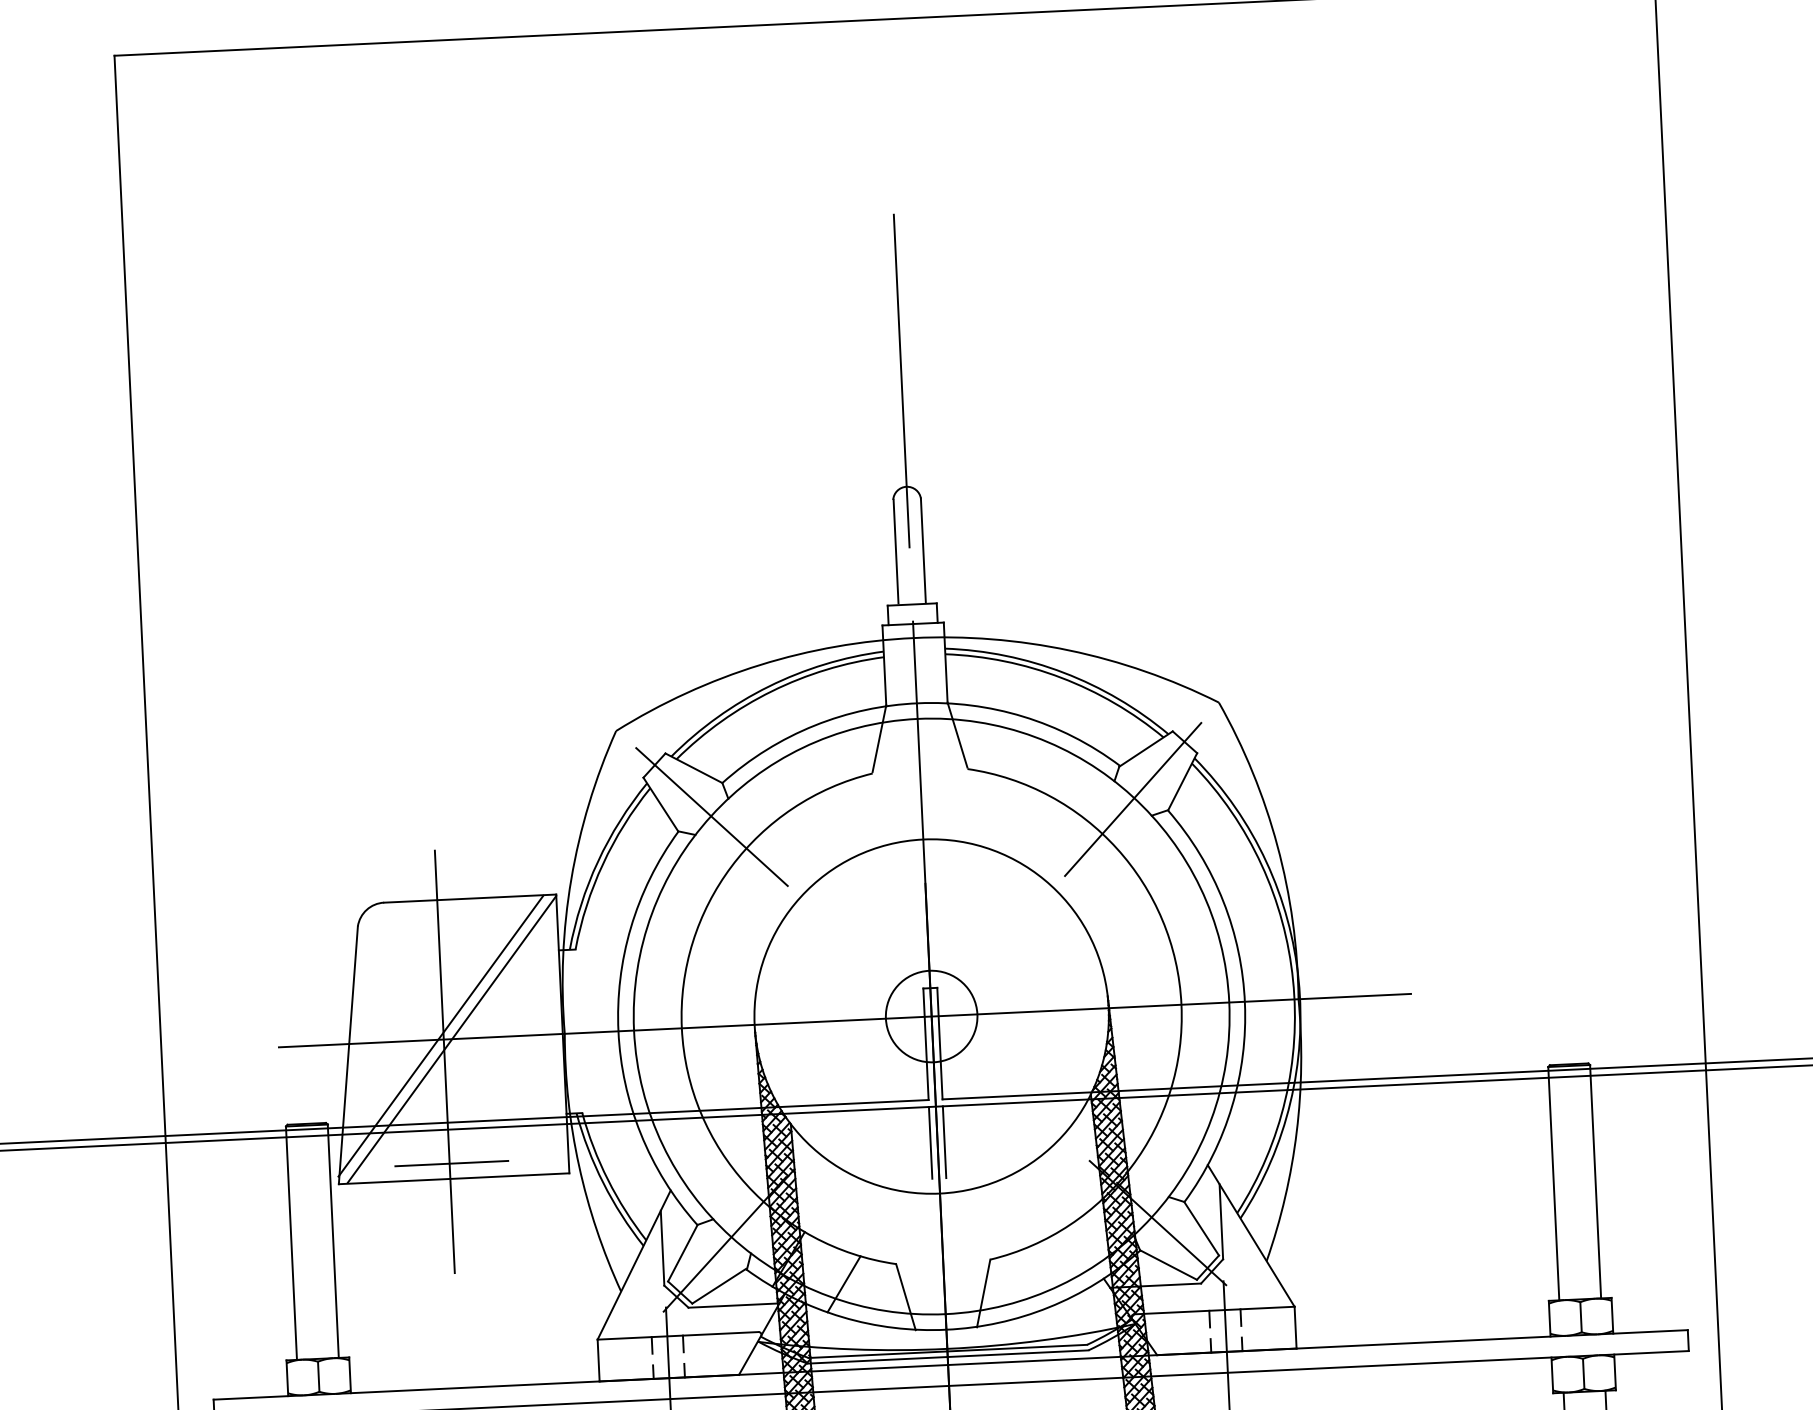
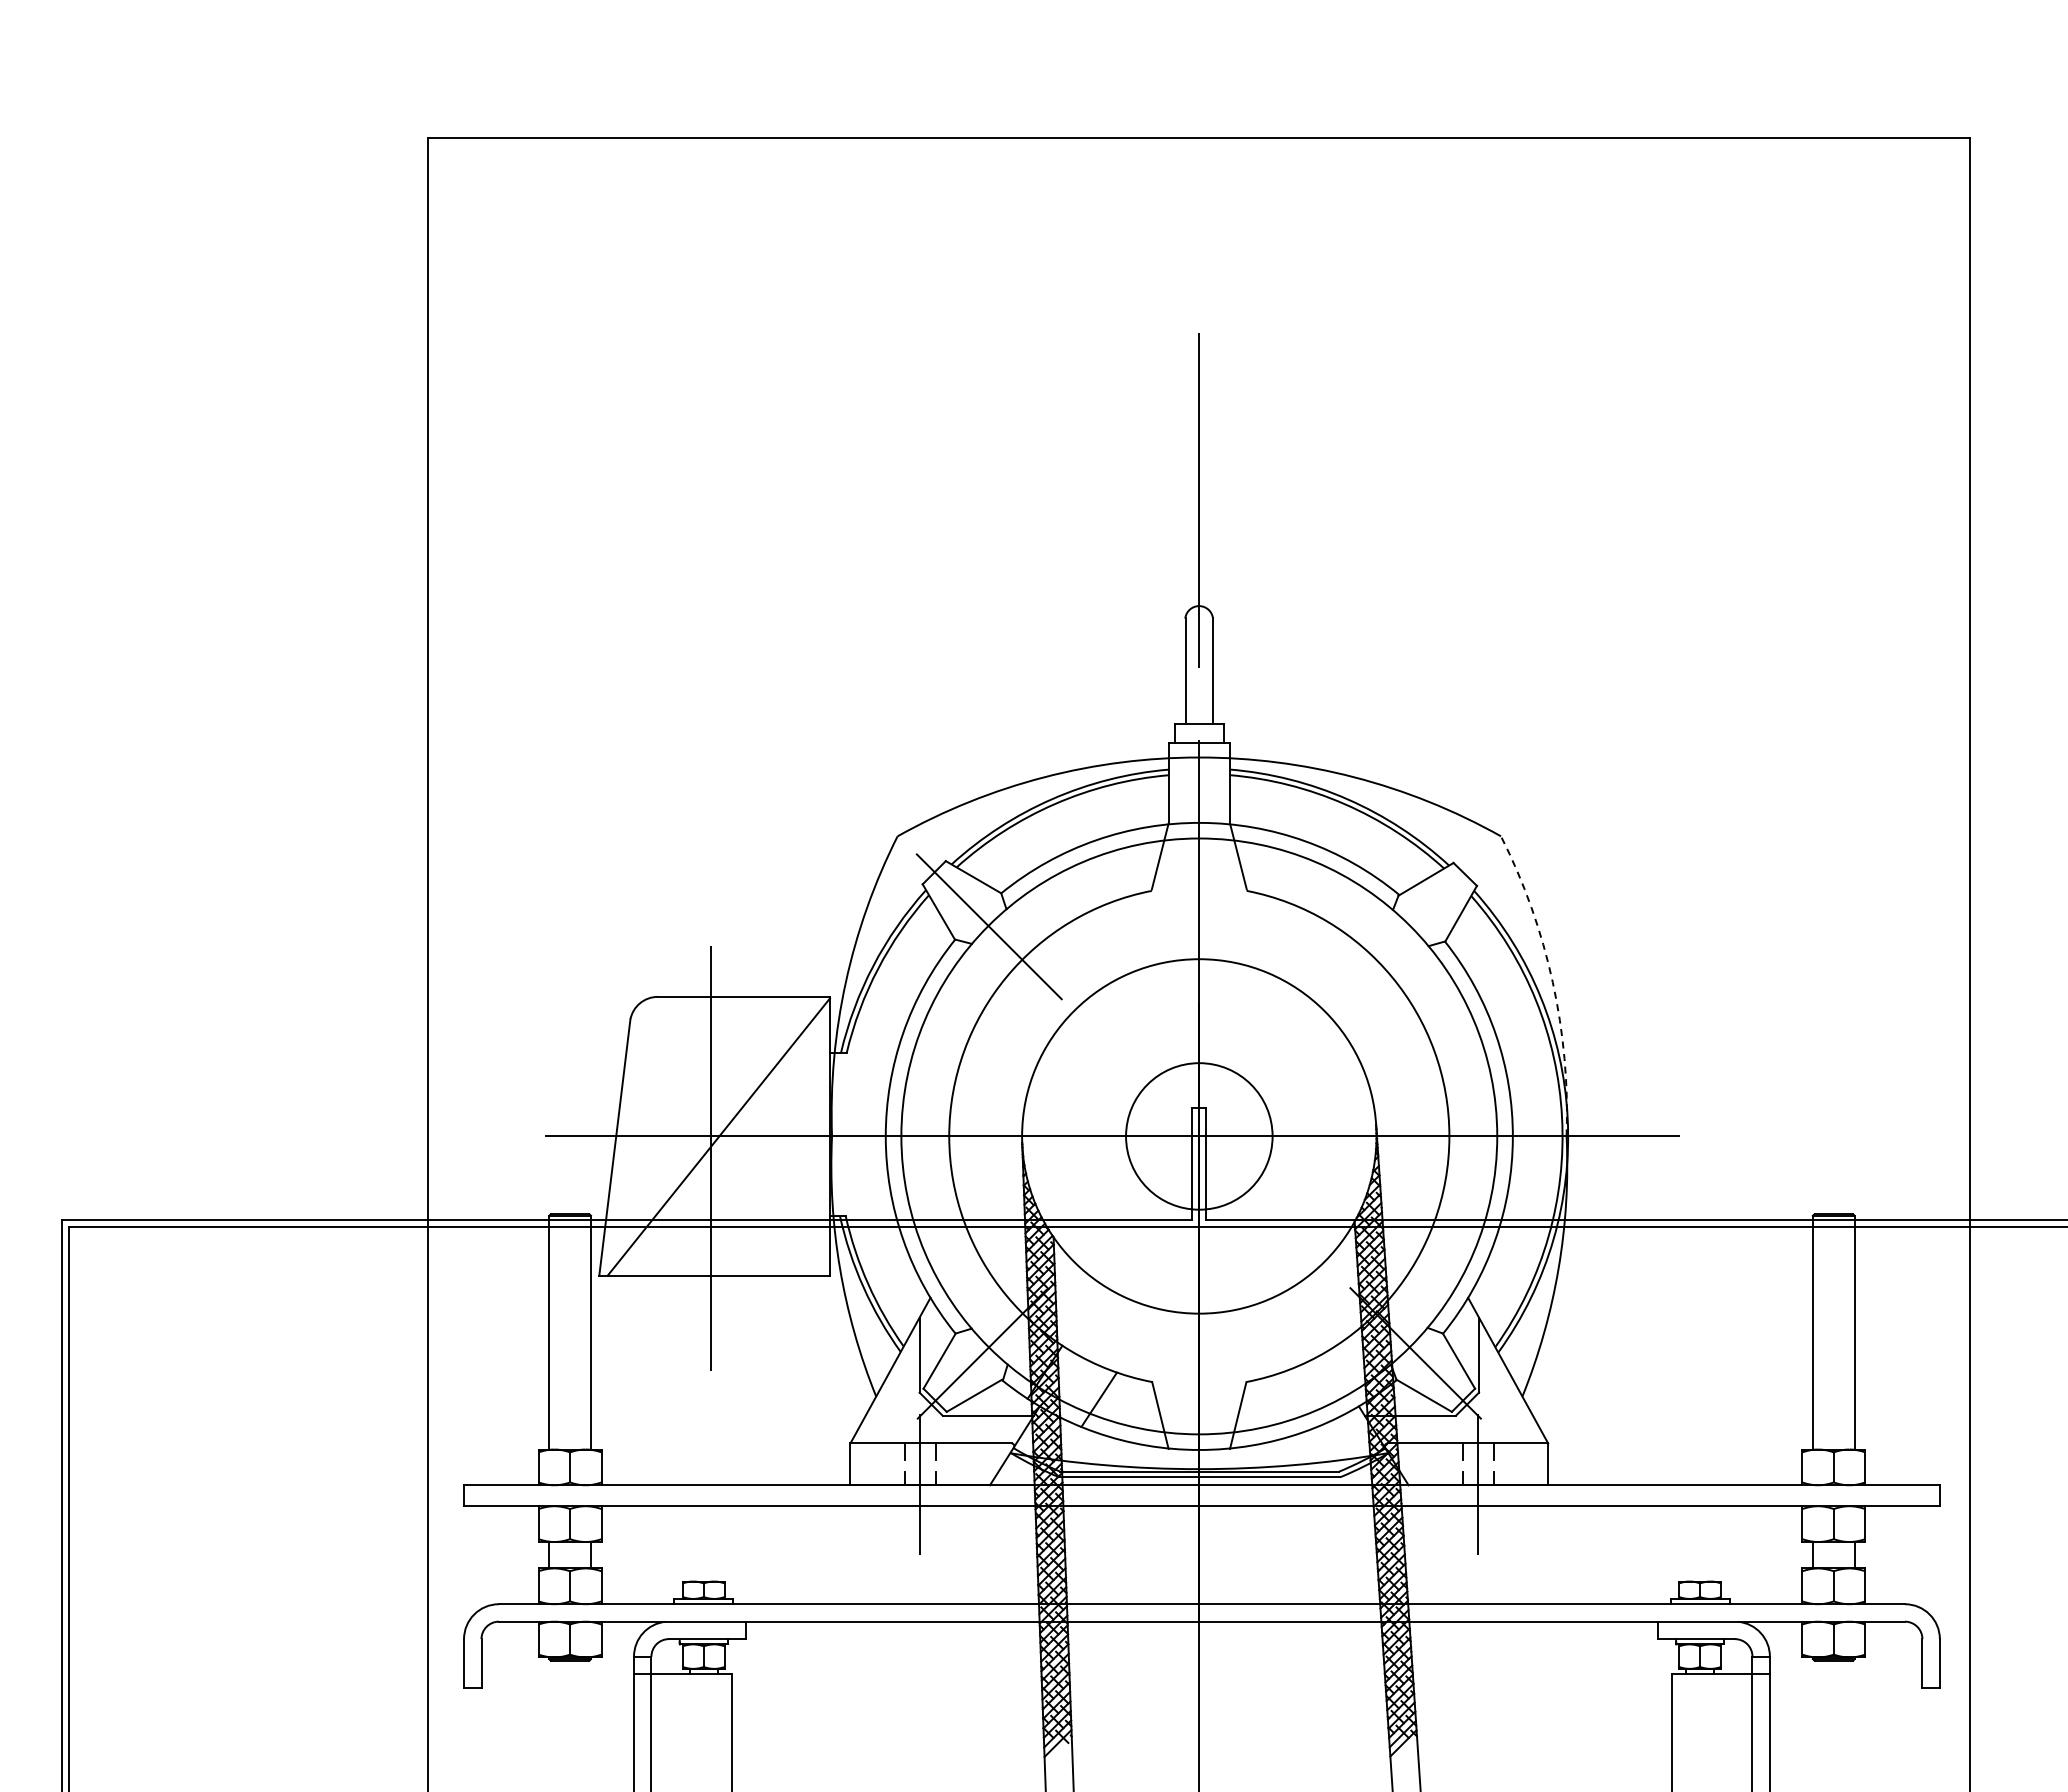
line: (1132, 799) -> (1410, 929), removed
arc: (1277, 846) -> (1552, 982), solid -> dashed
circle: (931, 1016) -> (1199, 1136), size x1.6
line: (441, 1035) -> (708, 1132), removed
line: (930, 1142) -> (1192, 1262), removed
line: (944, 1142) -> (1206, 1262), removed
line: (451, 1163) -> (712, 1260), removed

